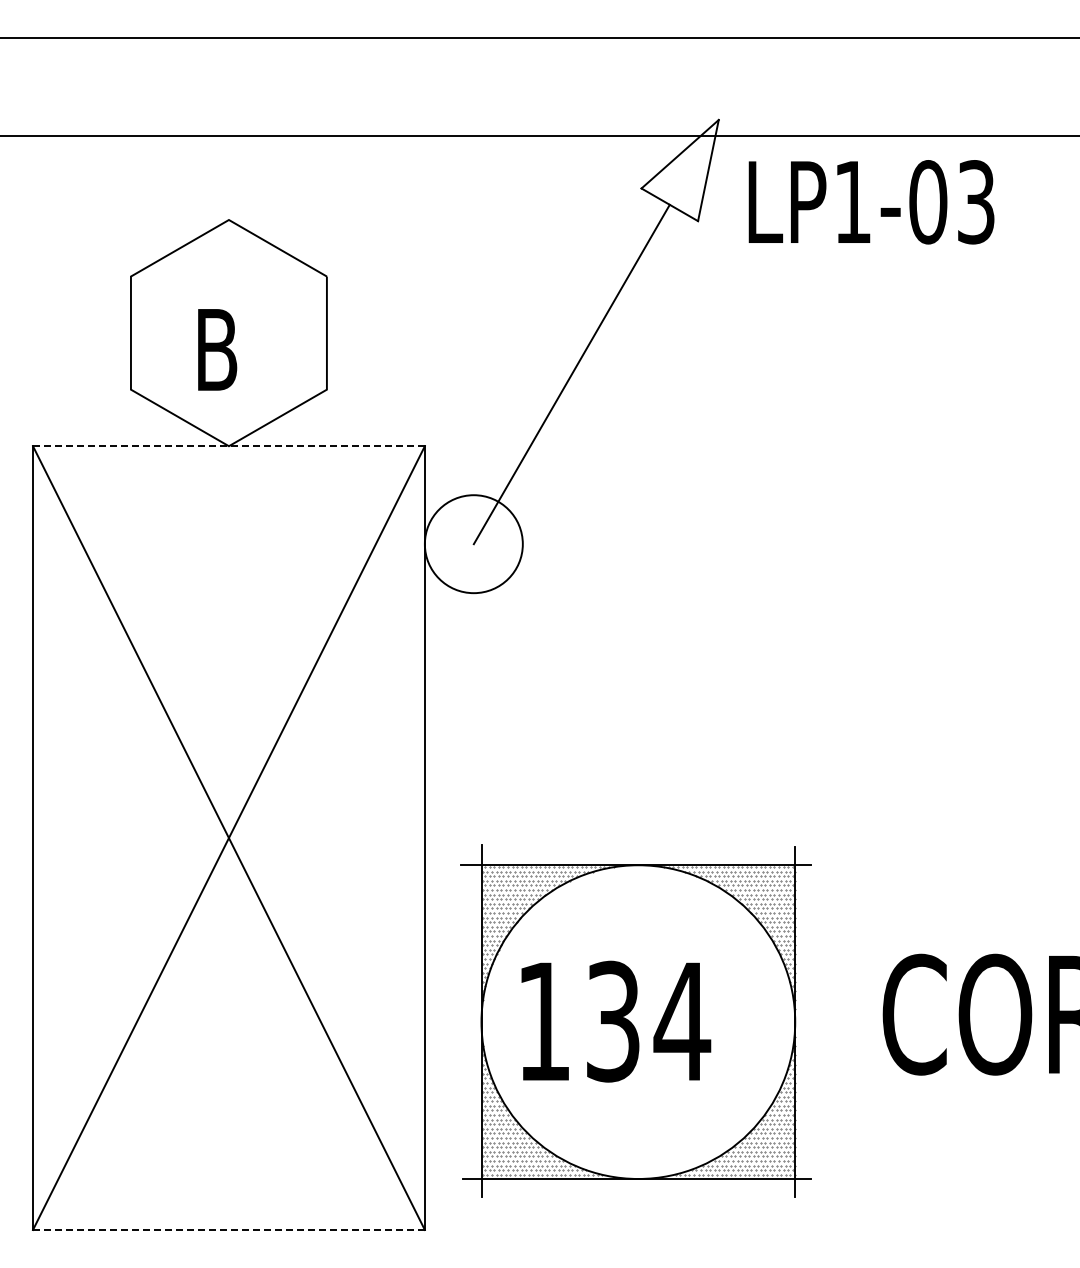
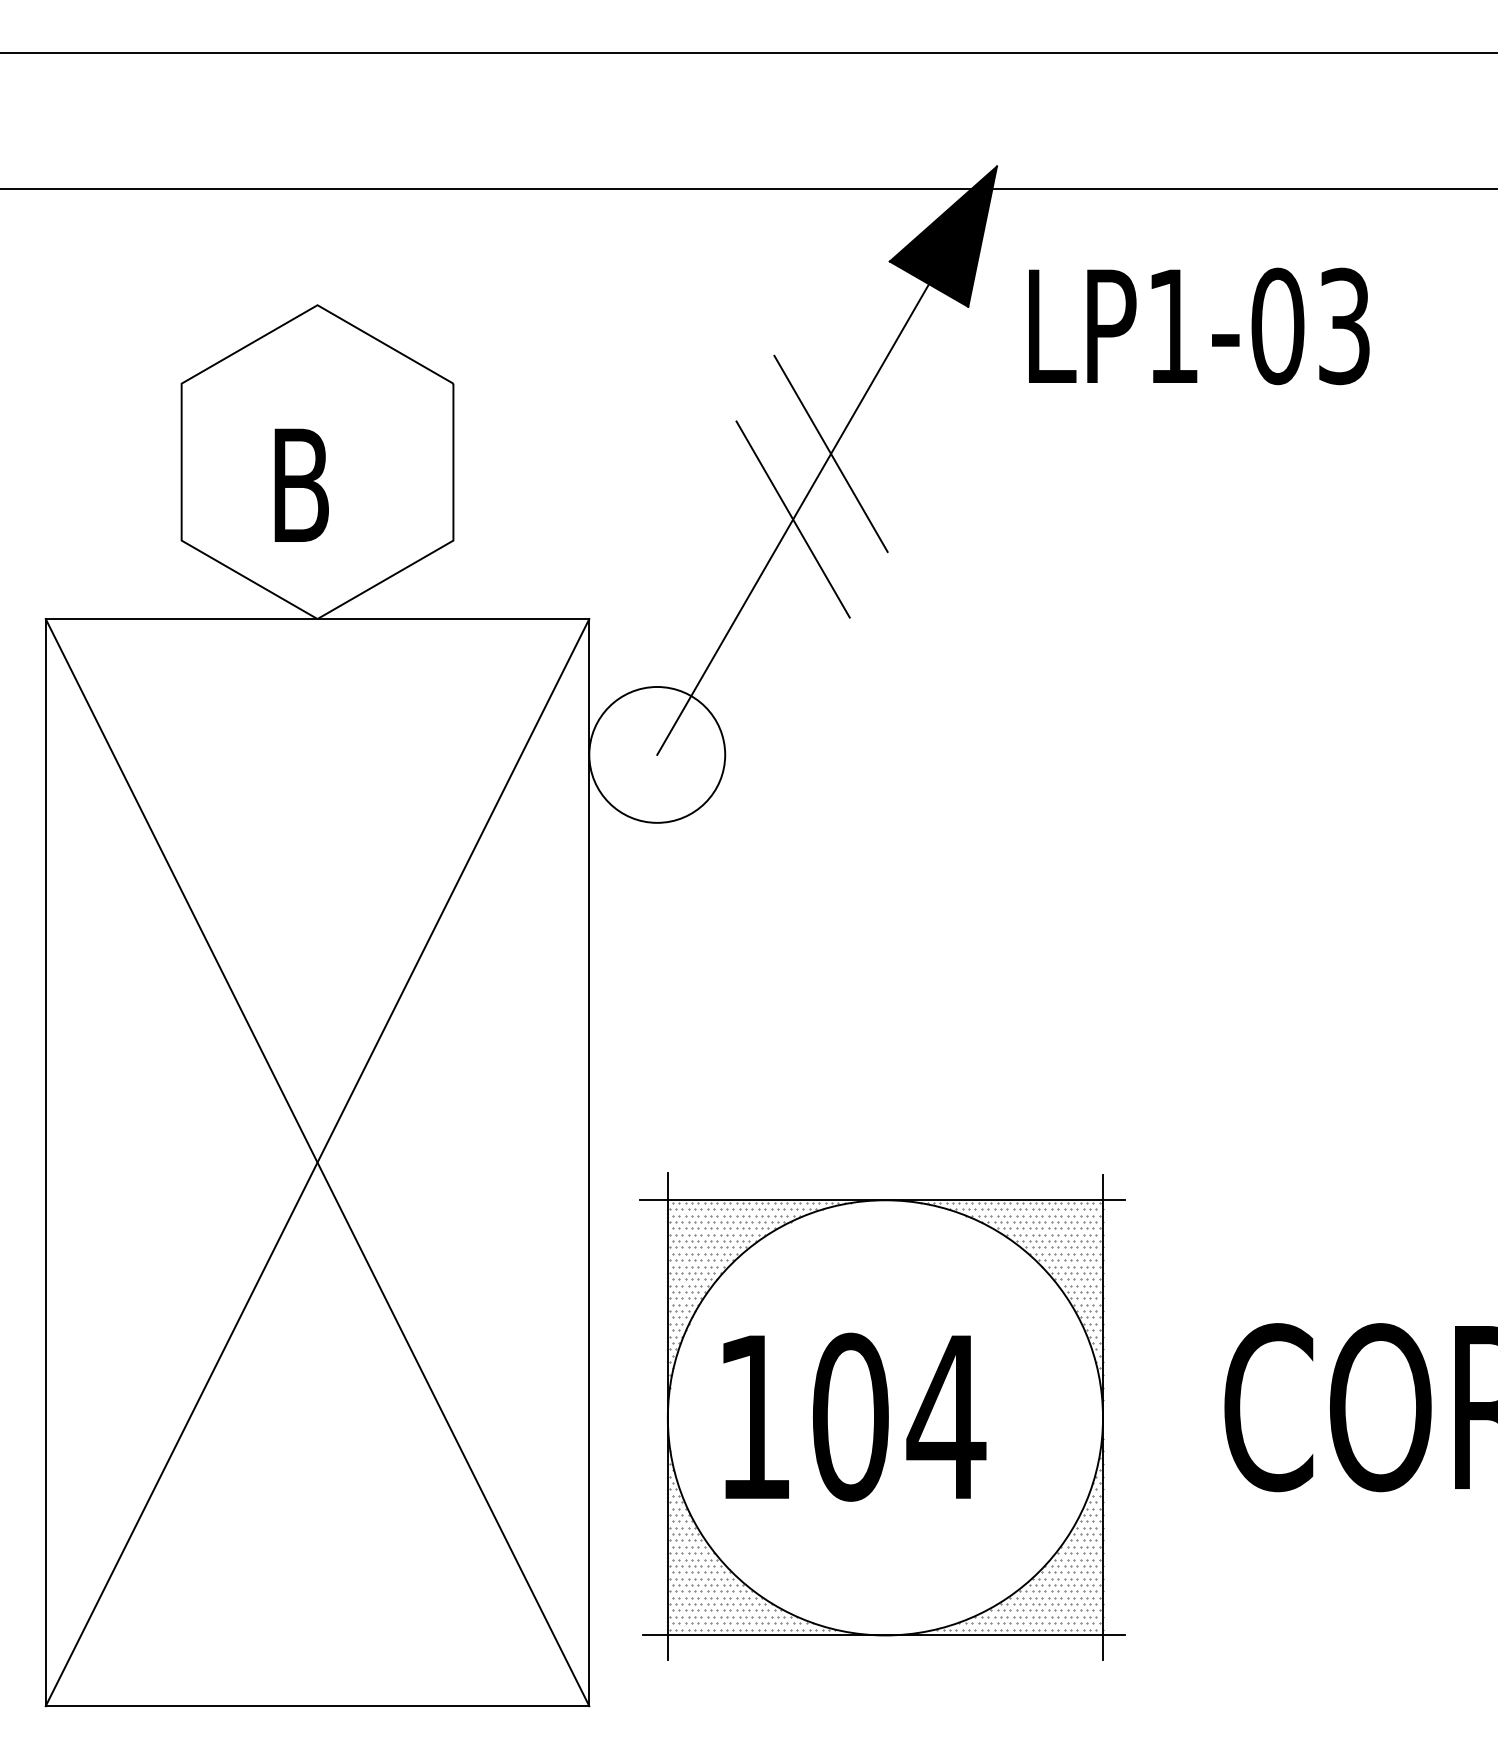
fill: (679, 170) -> (942, 236), added
text: (871, 202) -> (1199, 326), moved
line: (598, 326) -> (830, 452), added
line: (571, 374) -> (792, 519), added
line: (228, 446) -> (316, 619), dashed -> solid
text: (613, 1021) -> (850, 1417), 134 -> 104
line: (228, 1229) -> (316, 1705), dashed -> solid

